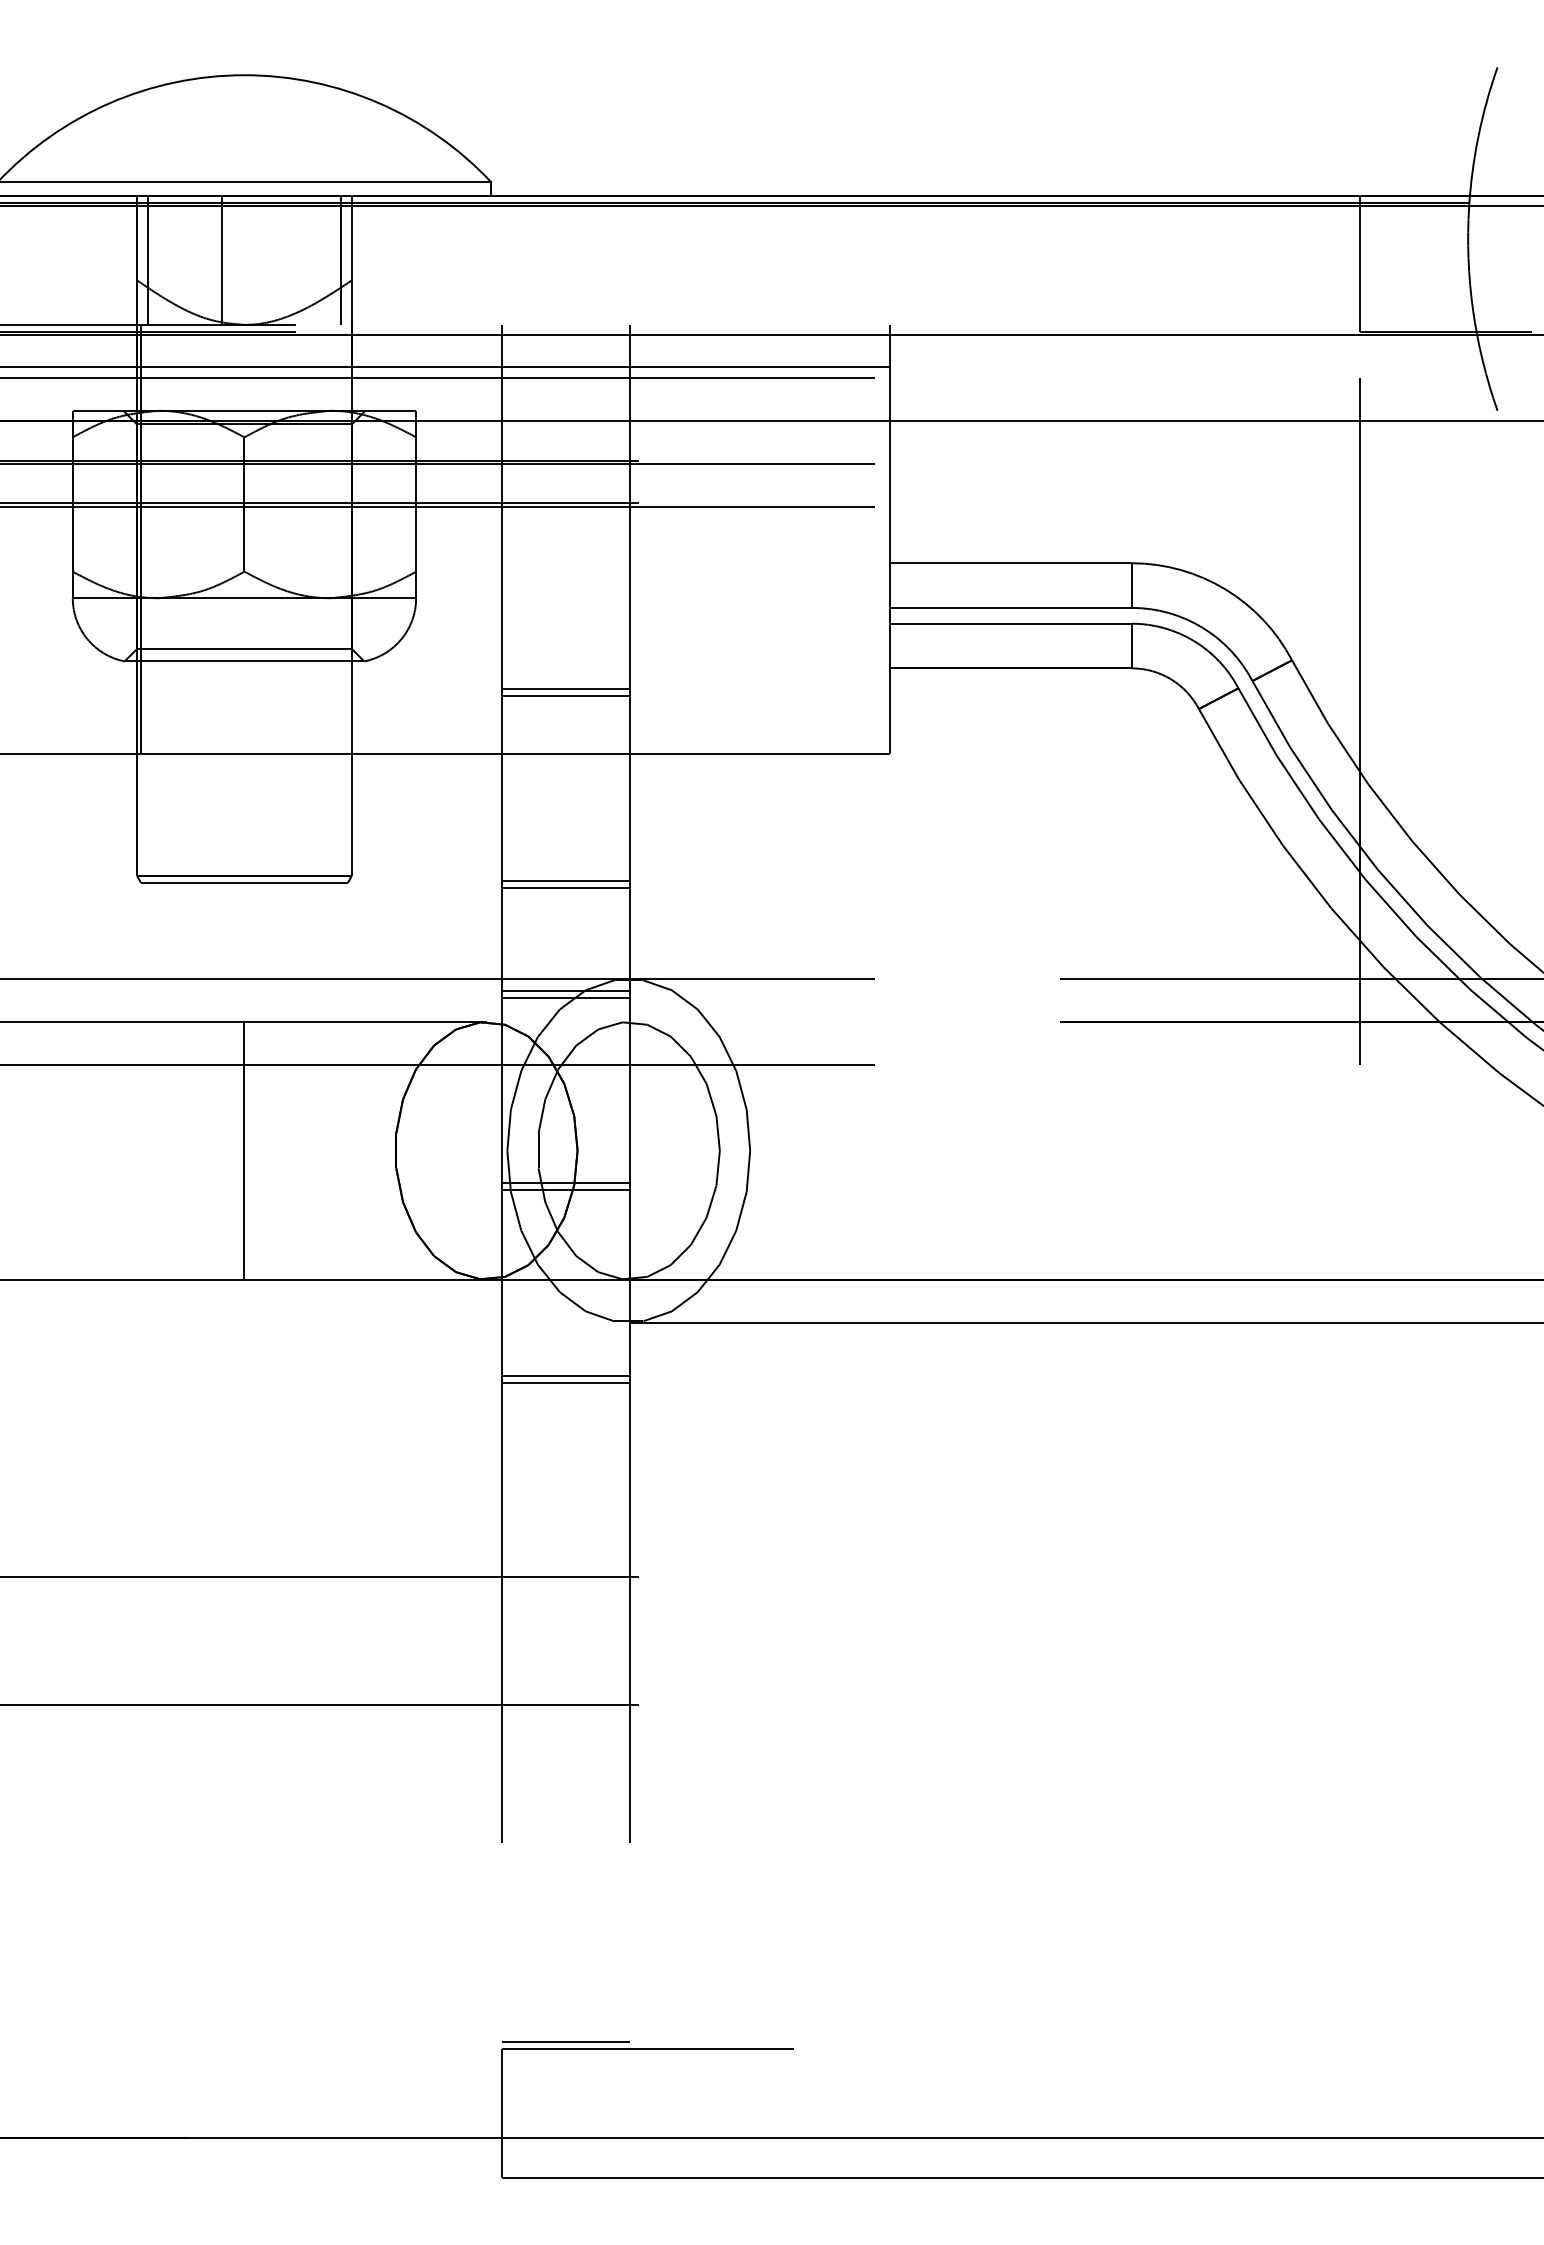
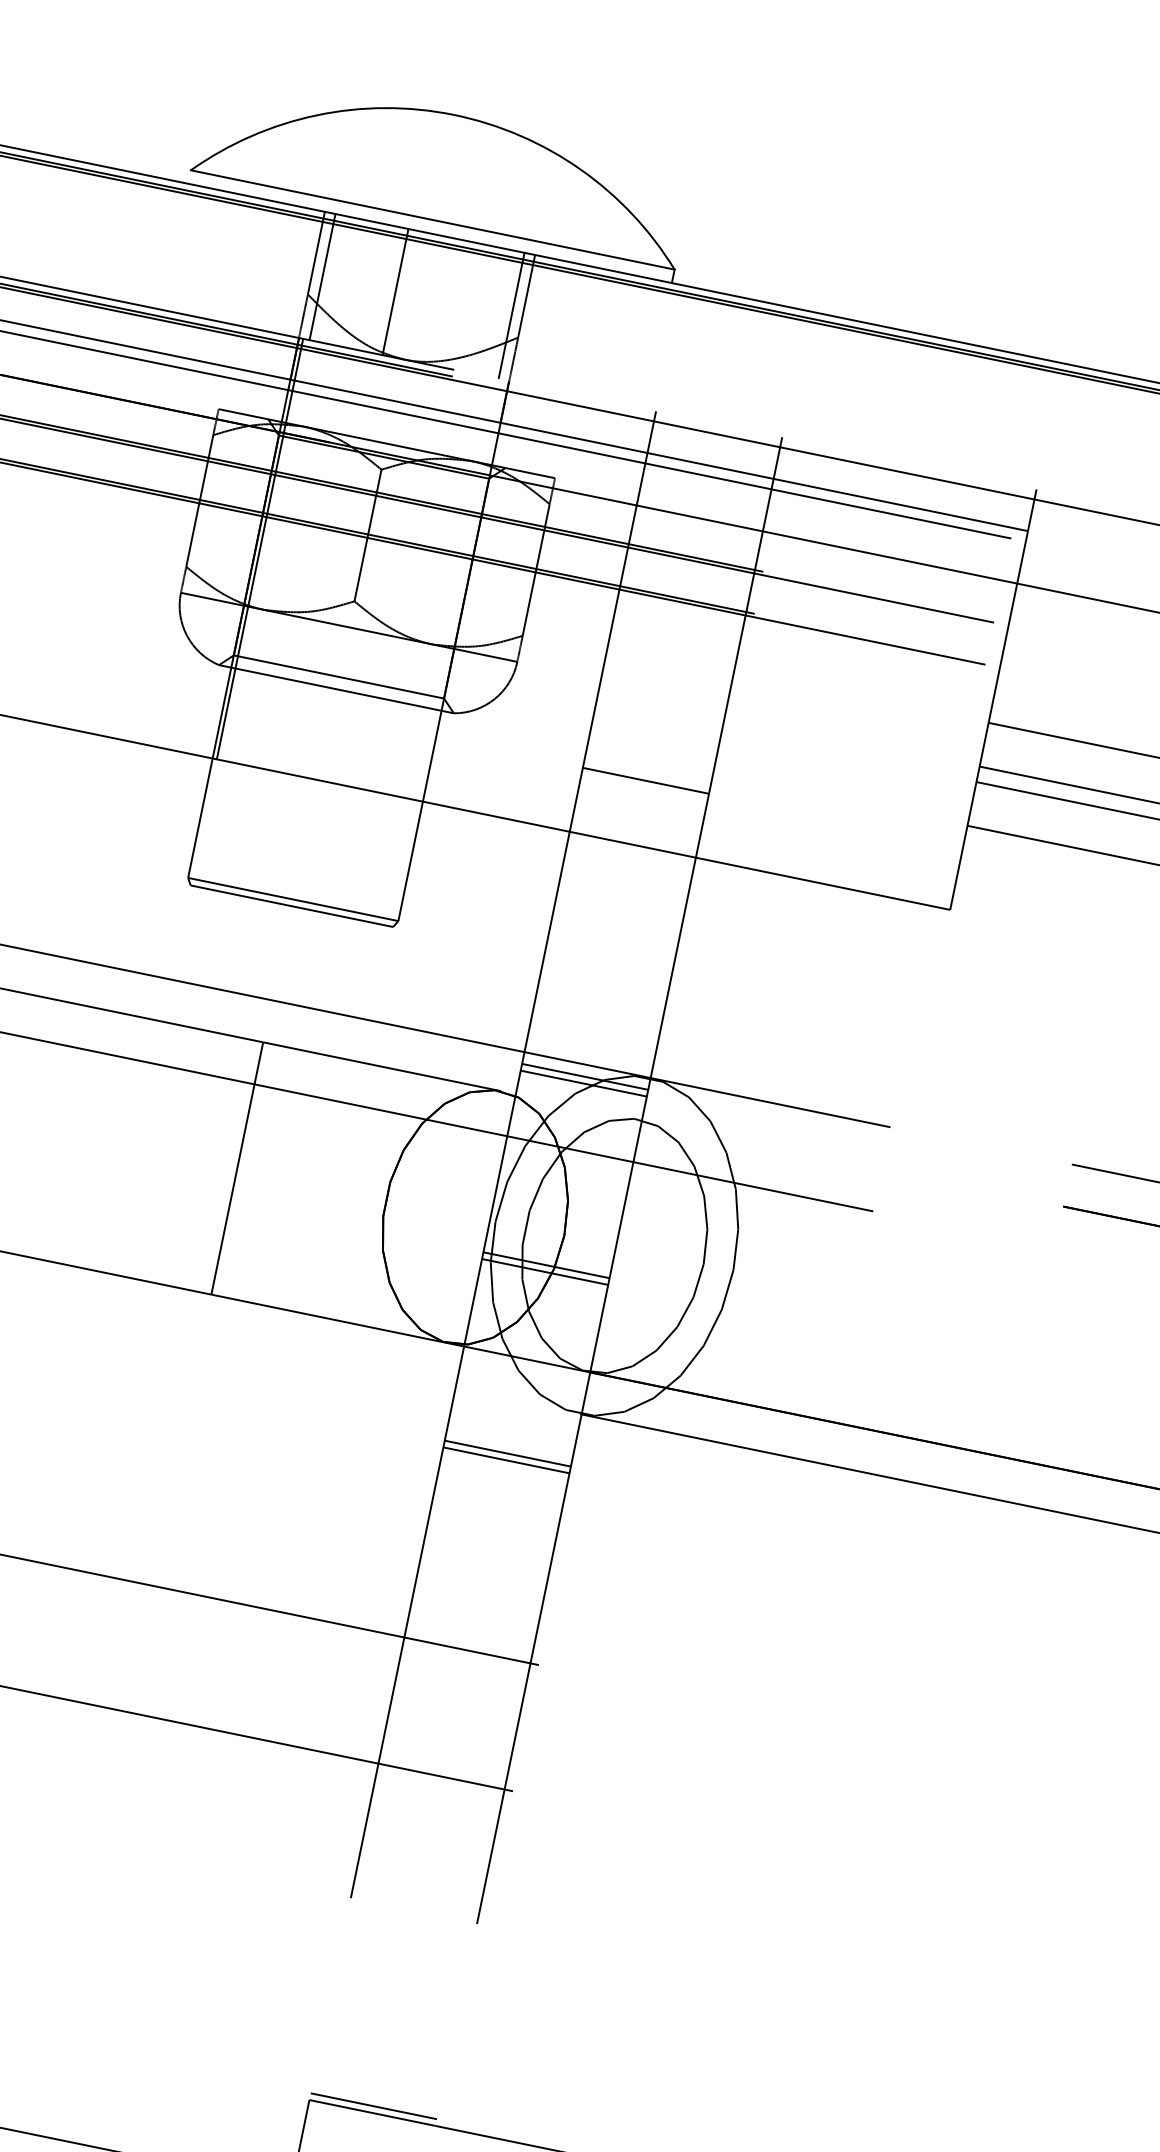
line: (565, 695) -> (644, 787), removed
line: (565, 881) -> (606, 969), removed
line: (565, 888) -> (605, 976), removed

